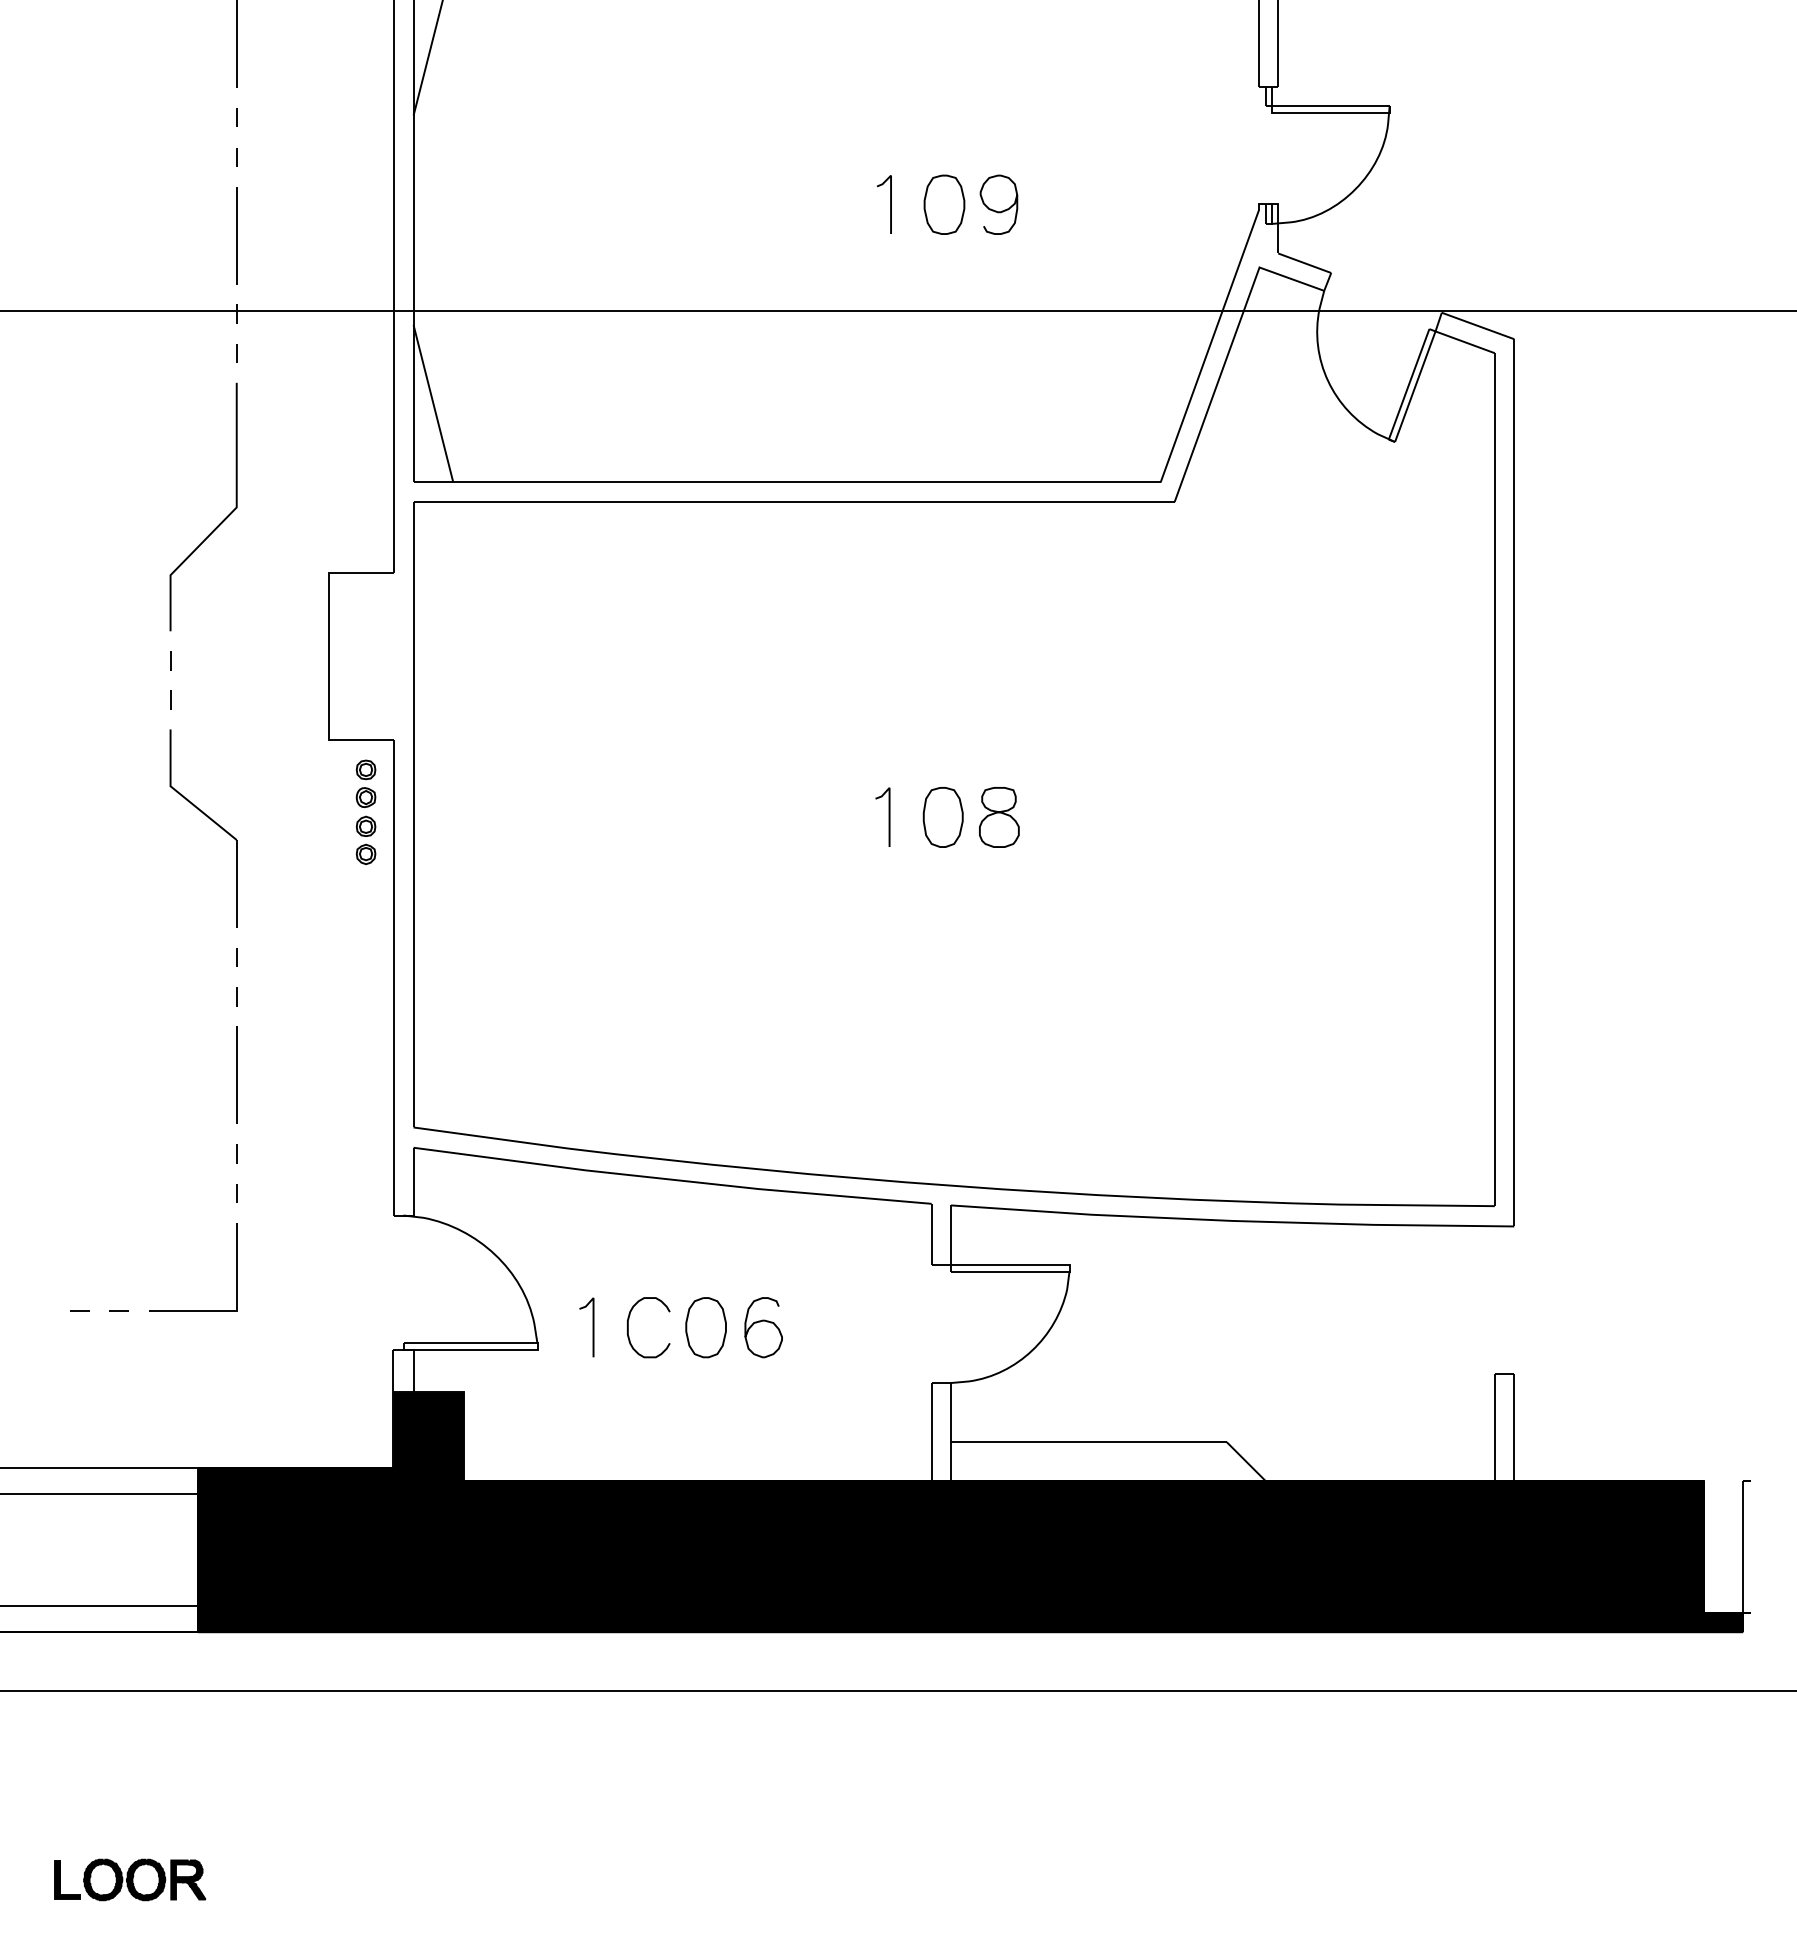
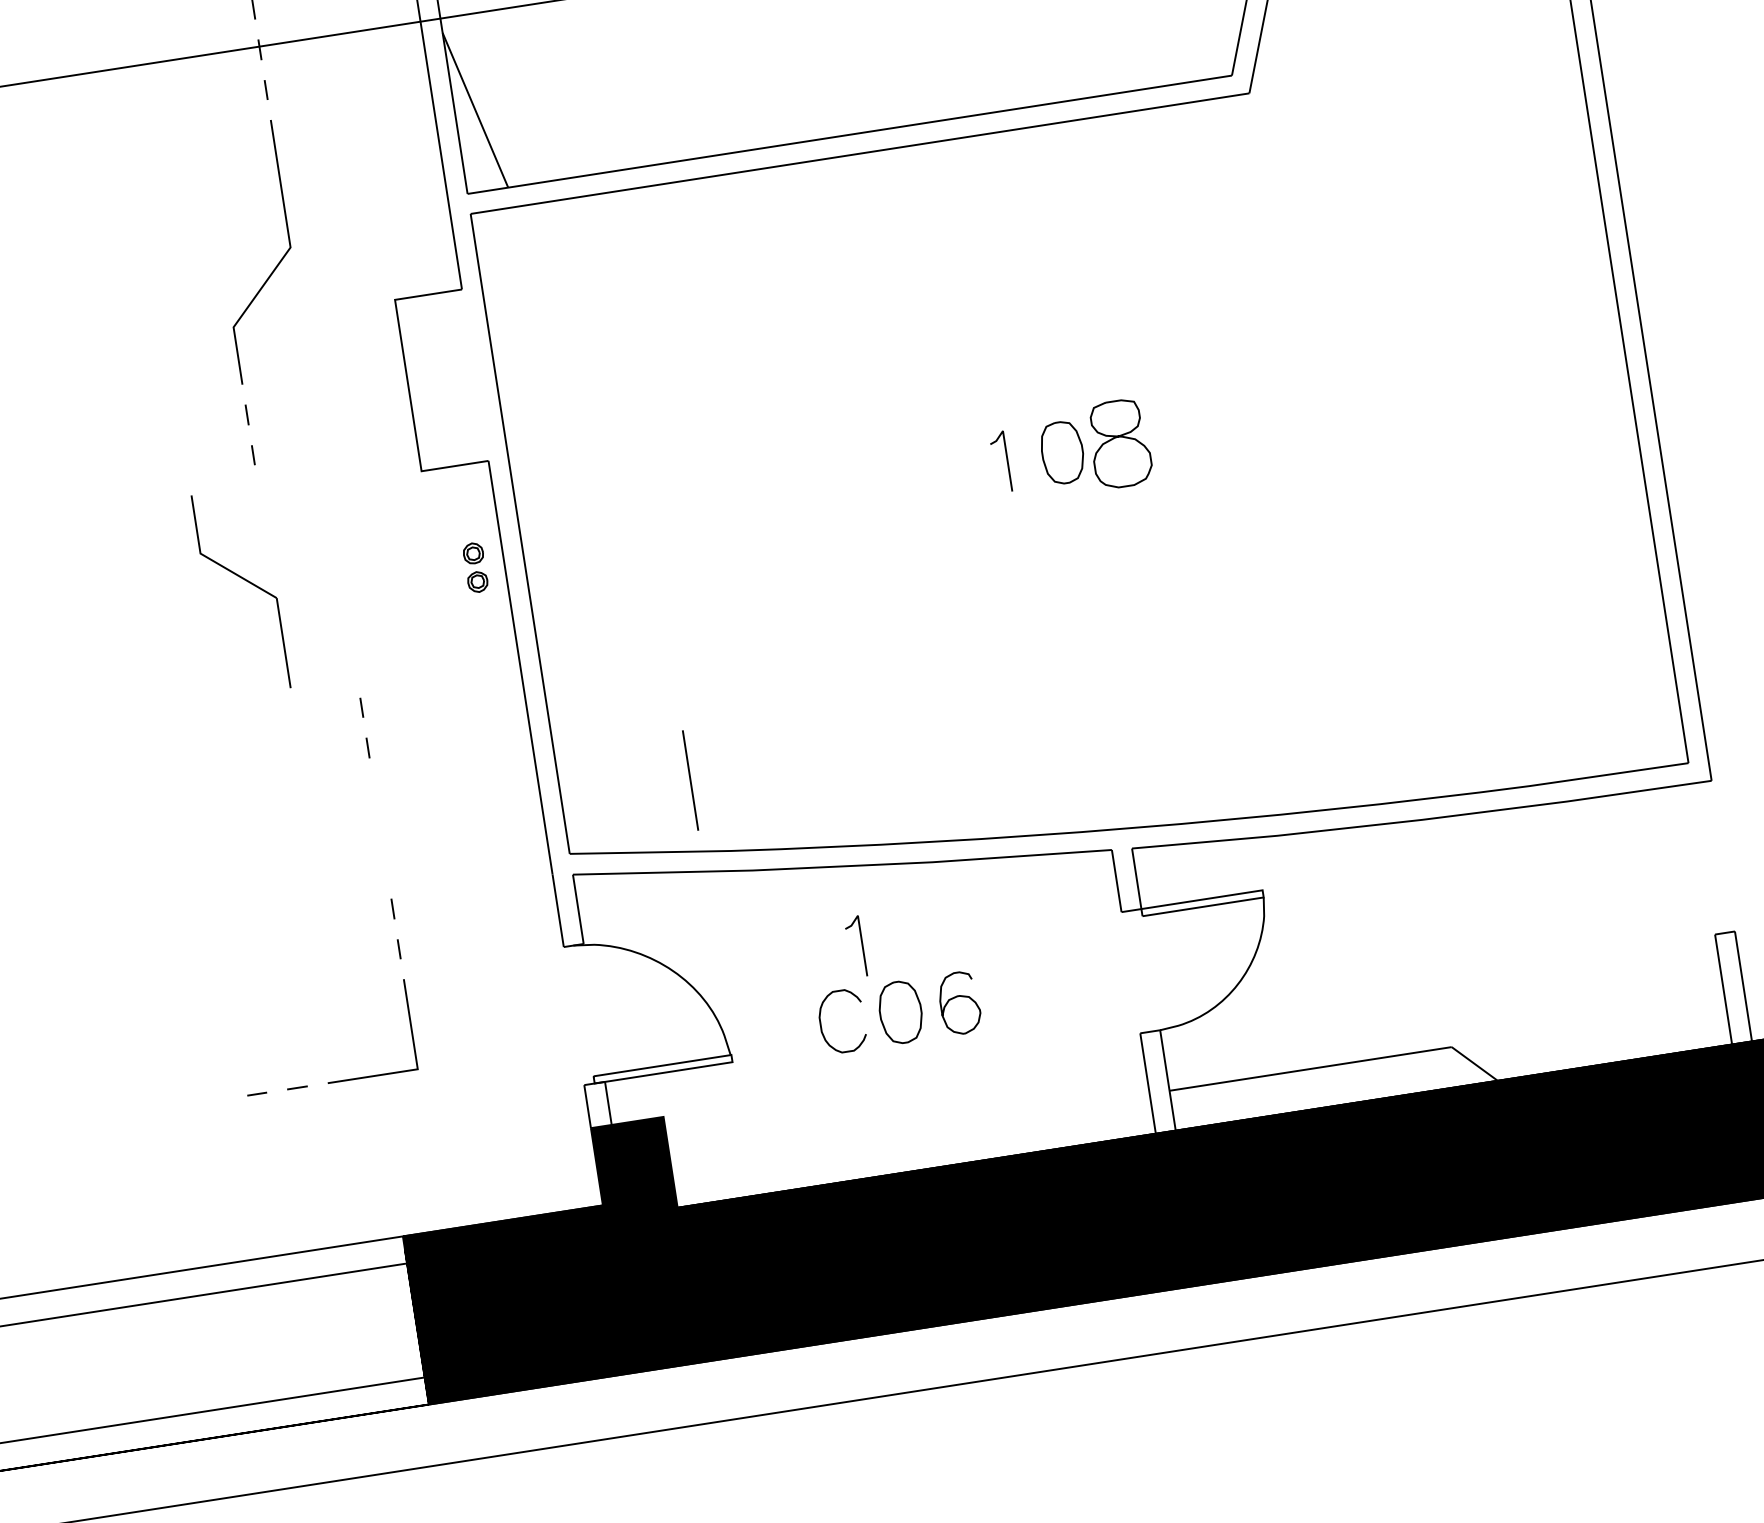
part: (365, 783) -> (466, 509), removed
part: (999, 817) -> (1120, 443), size x1.4
part: (209, 819) -> (245, 581), moved
line: (236, 1074) -> (690, 779), moved
line: (592, 1327) -> (861, 946), moved

